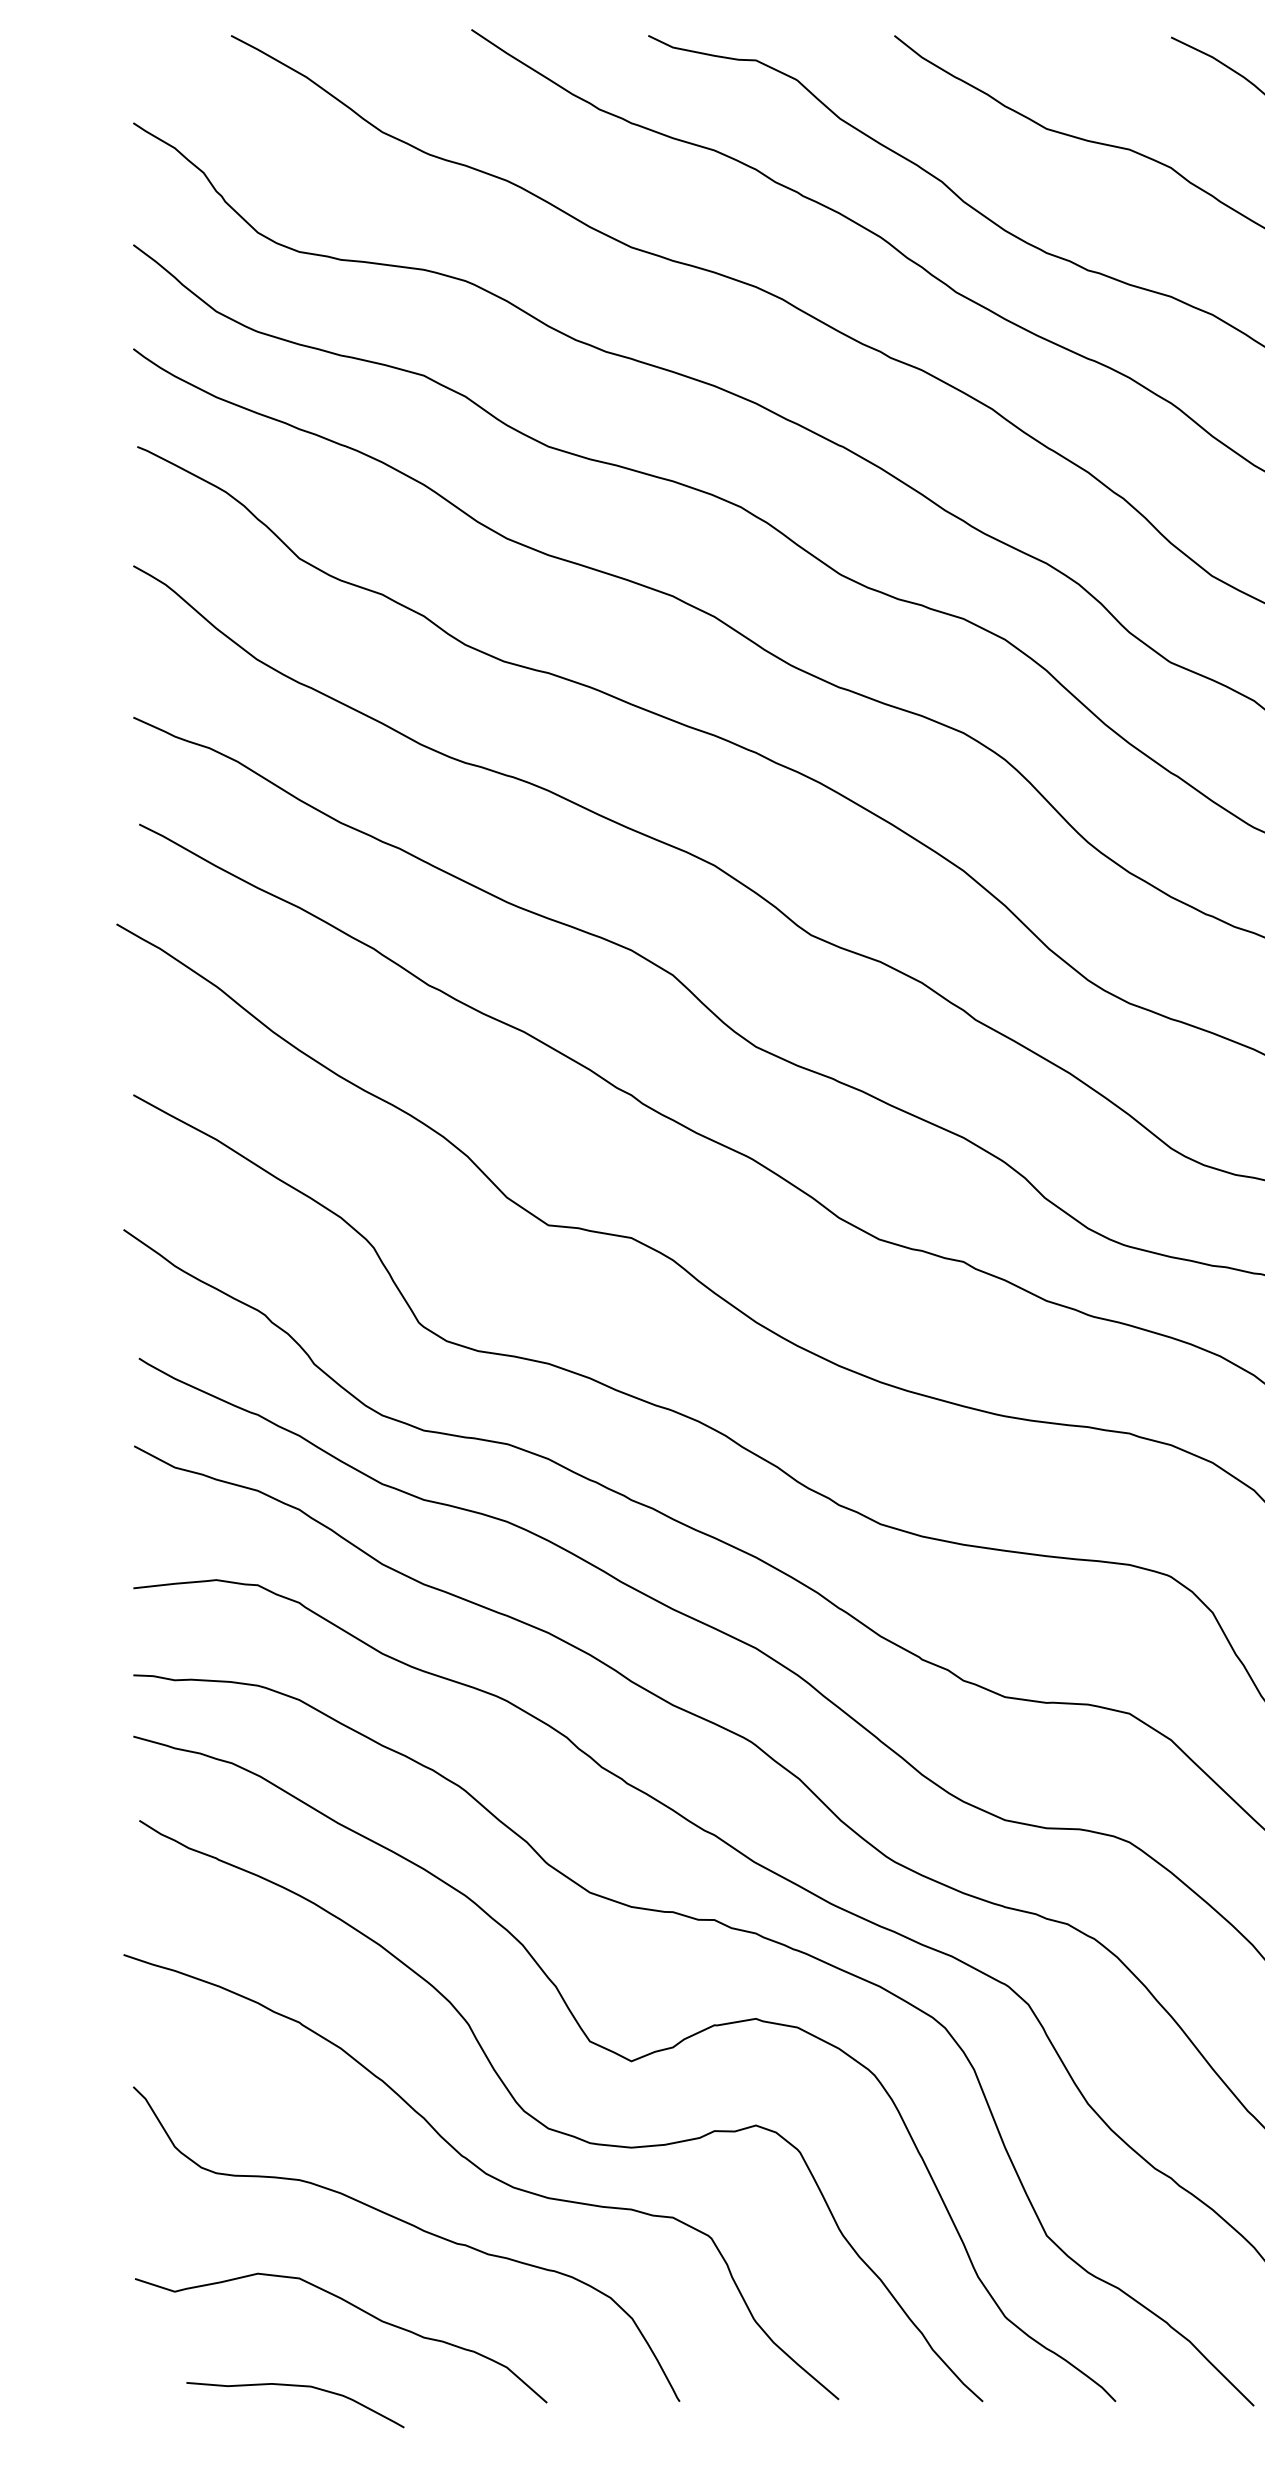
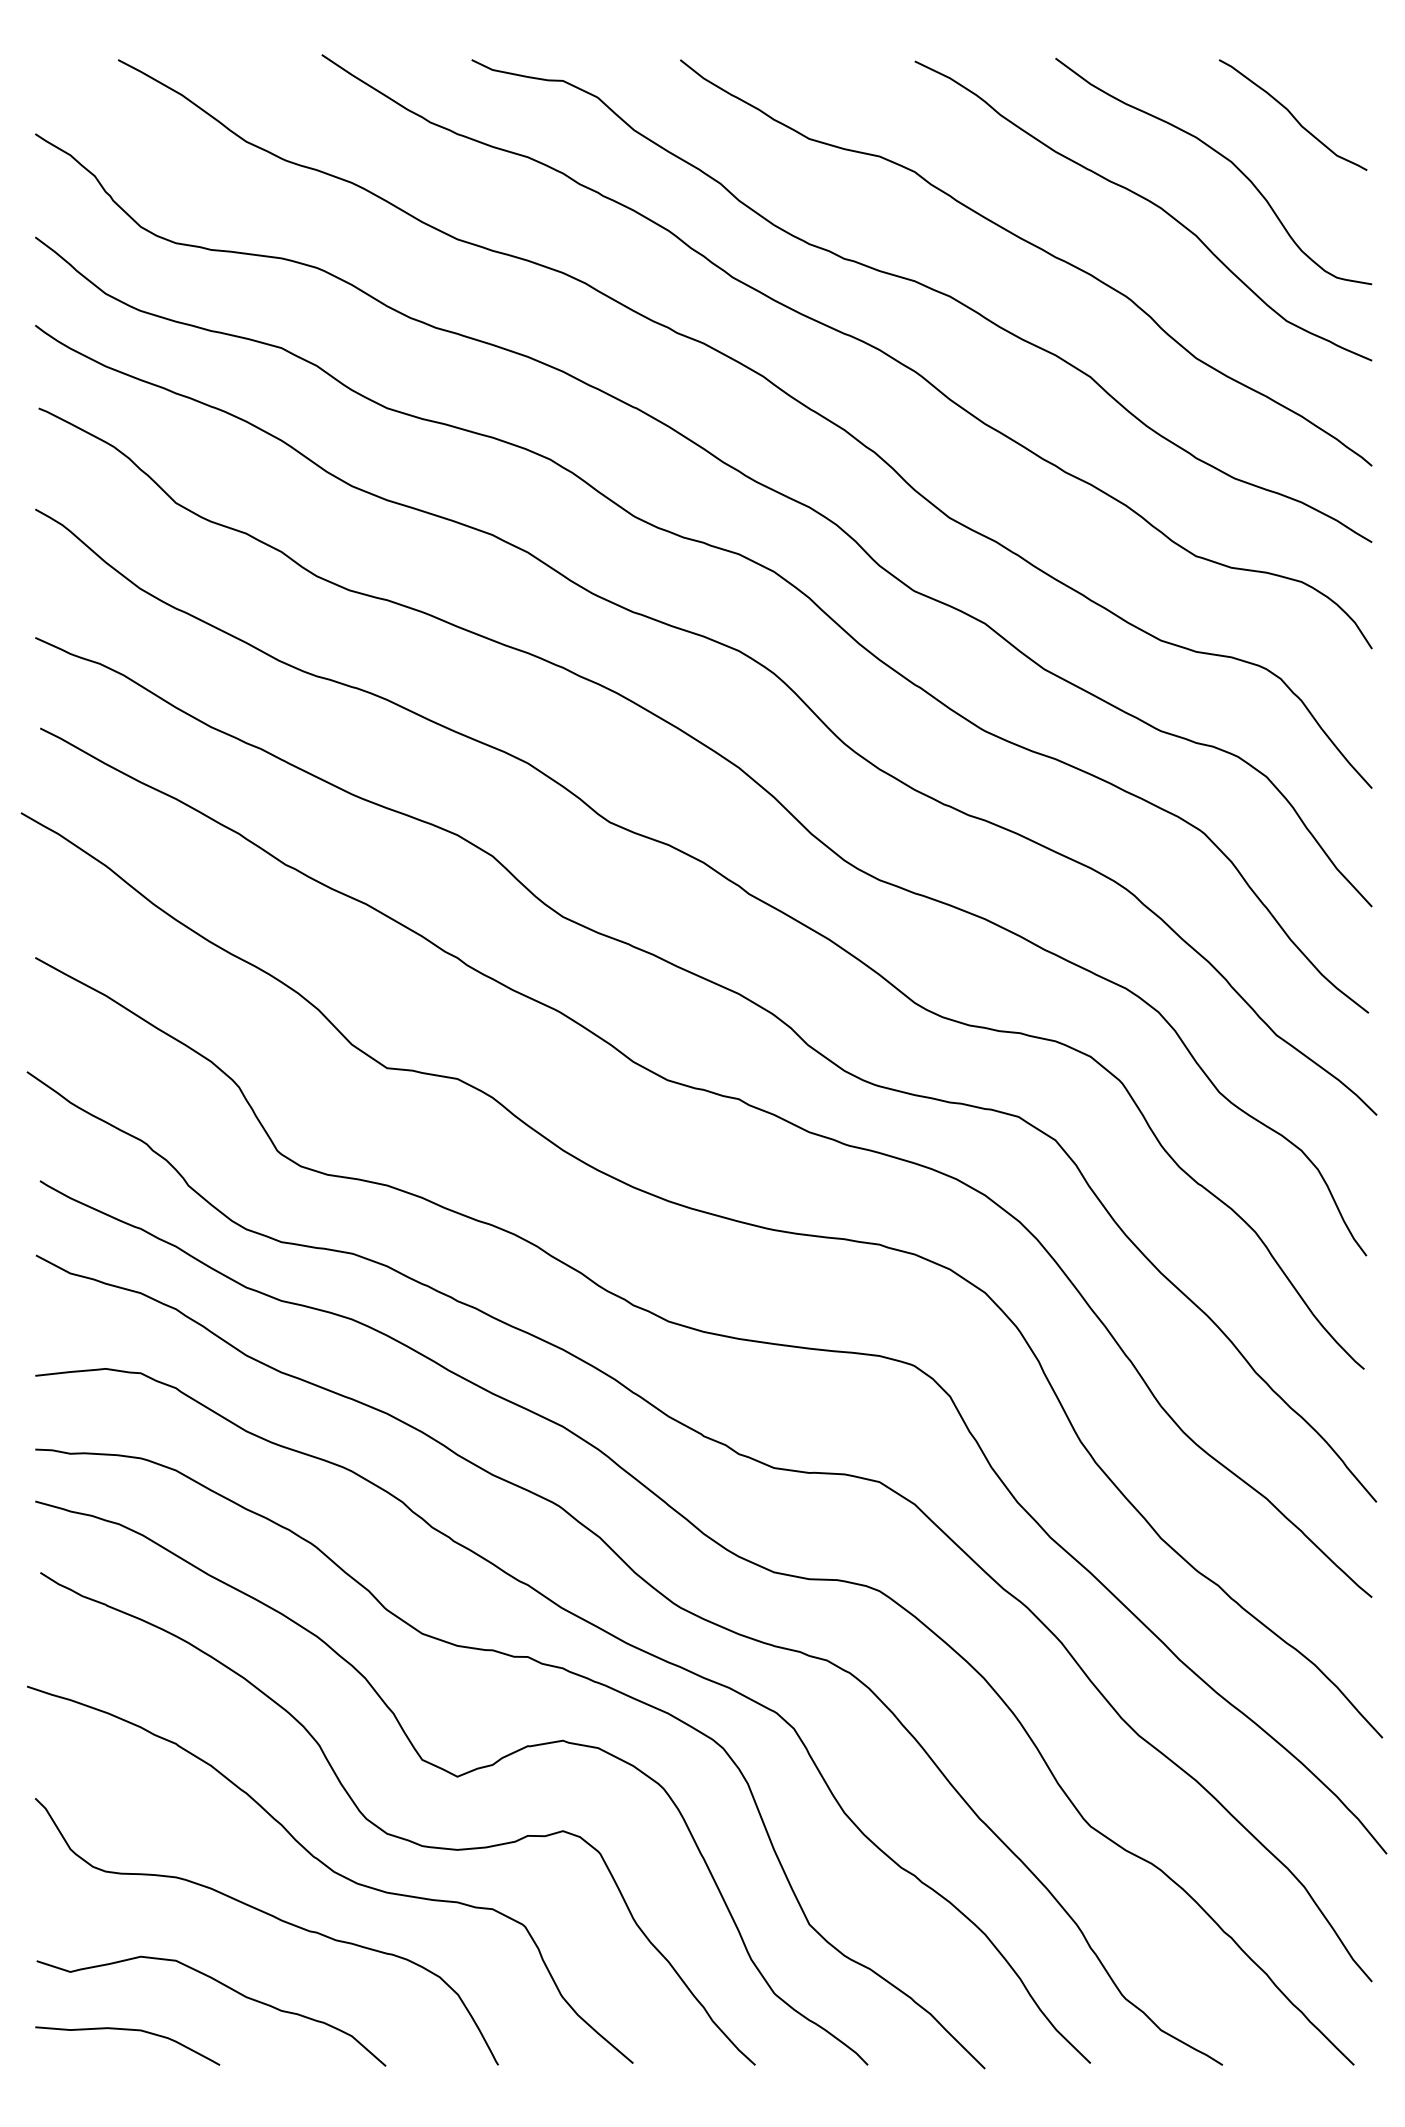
curve: (295, 2386) -> (127, 2030), moved

